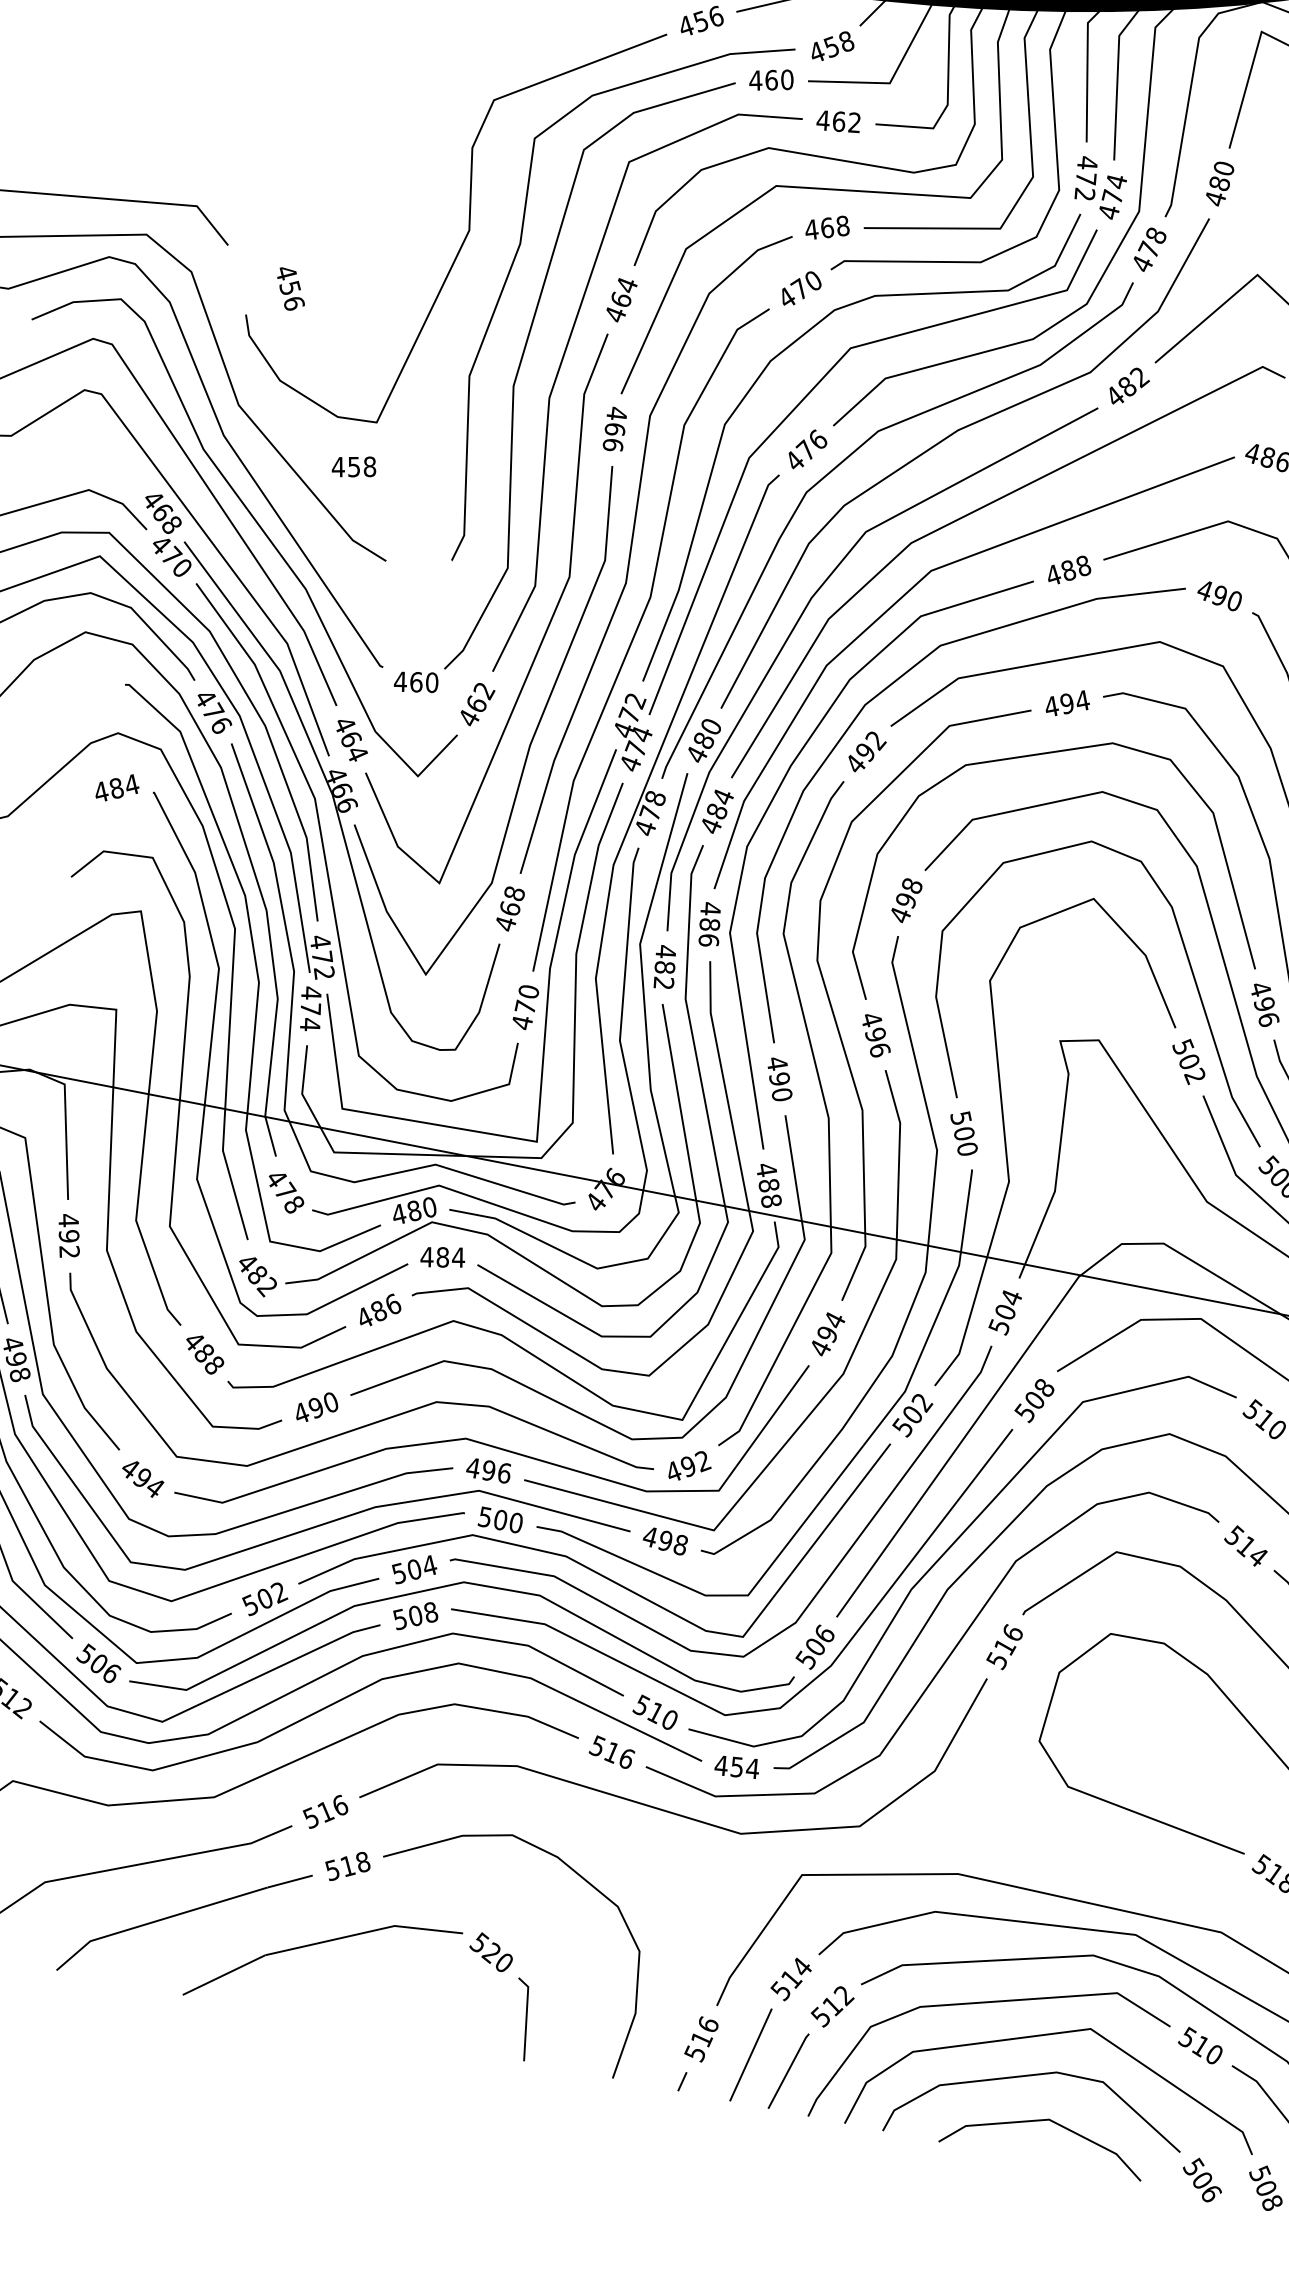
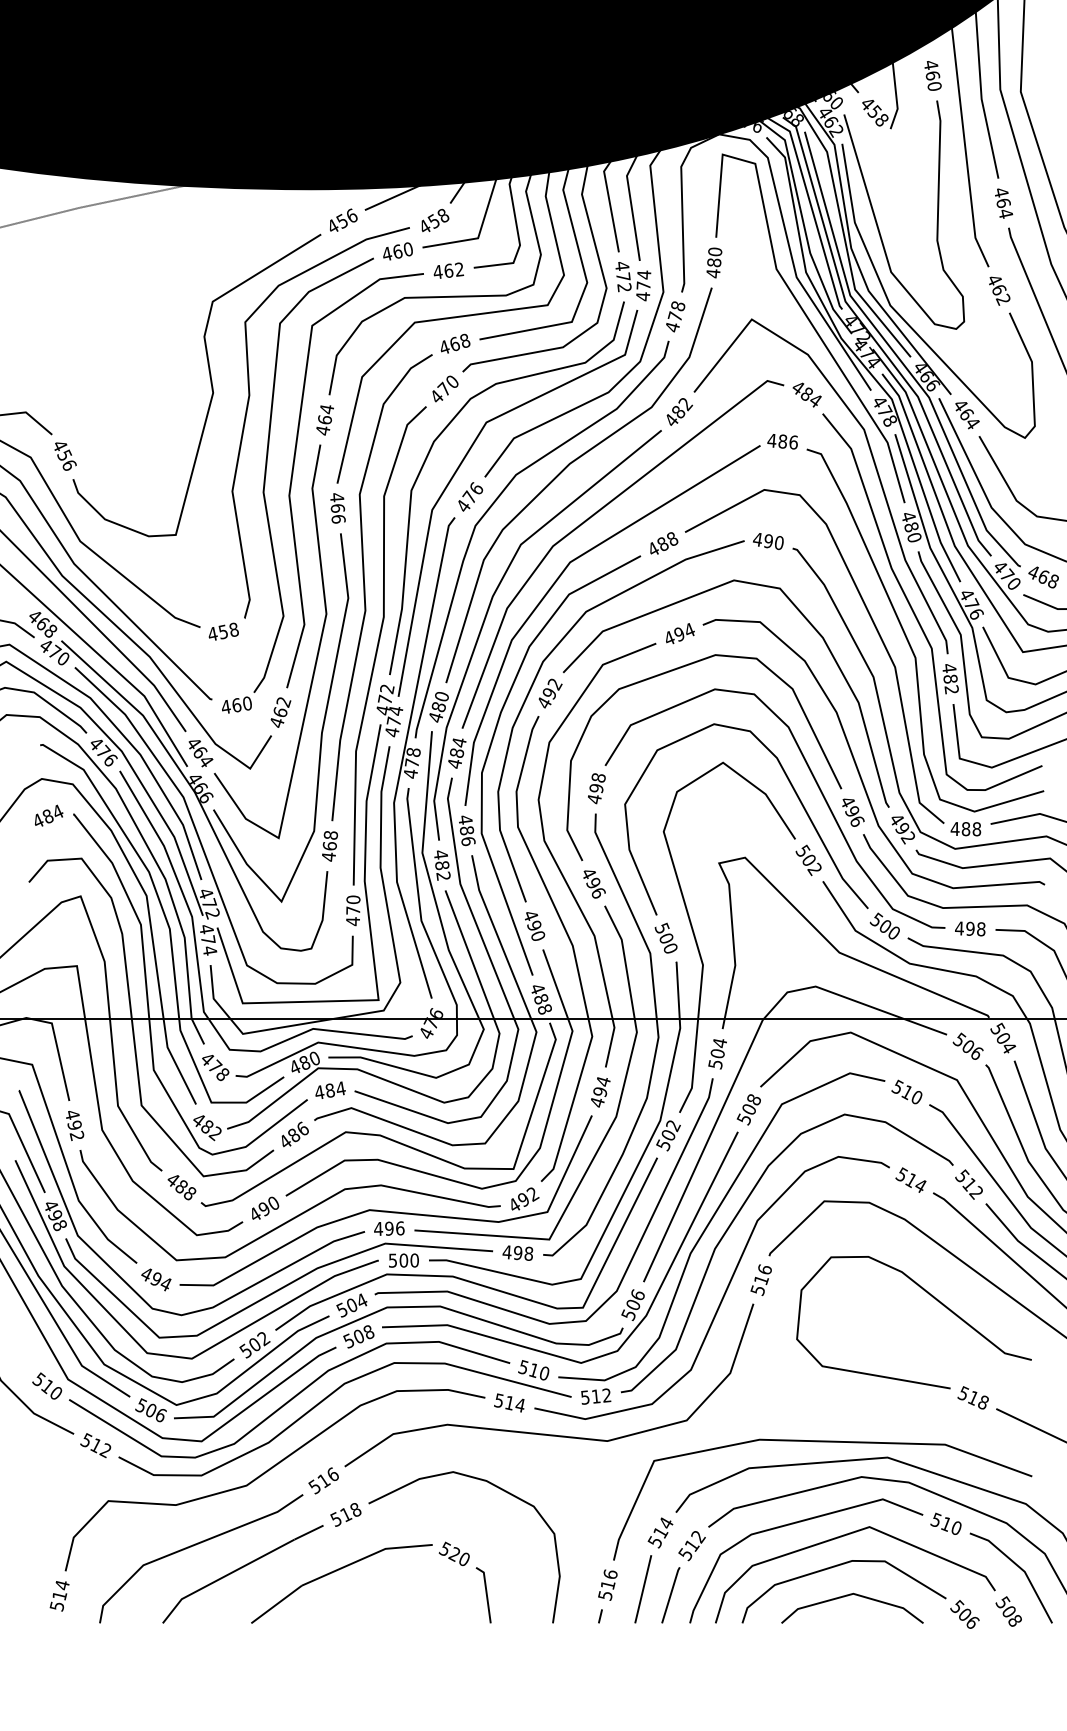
text: (291, 289) -> (65, 456), moved
text: (354, 466) -> (223, 631), moved
text: (626, 1758) -> (520, 1405), 516 -> 514
text: (737, 1767) -> (596, 1396), 454 -> 512

